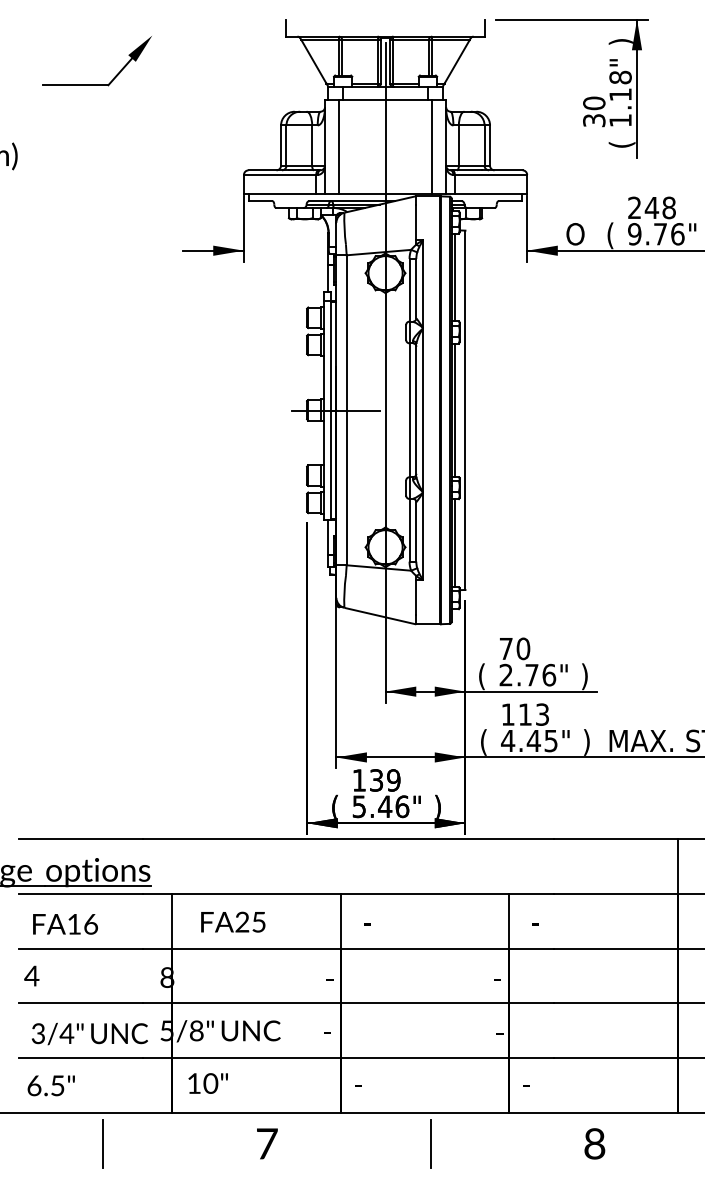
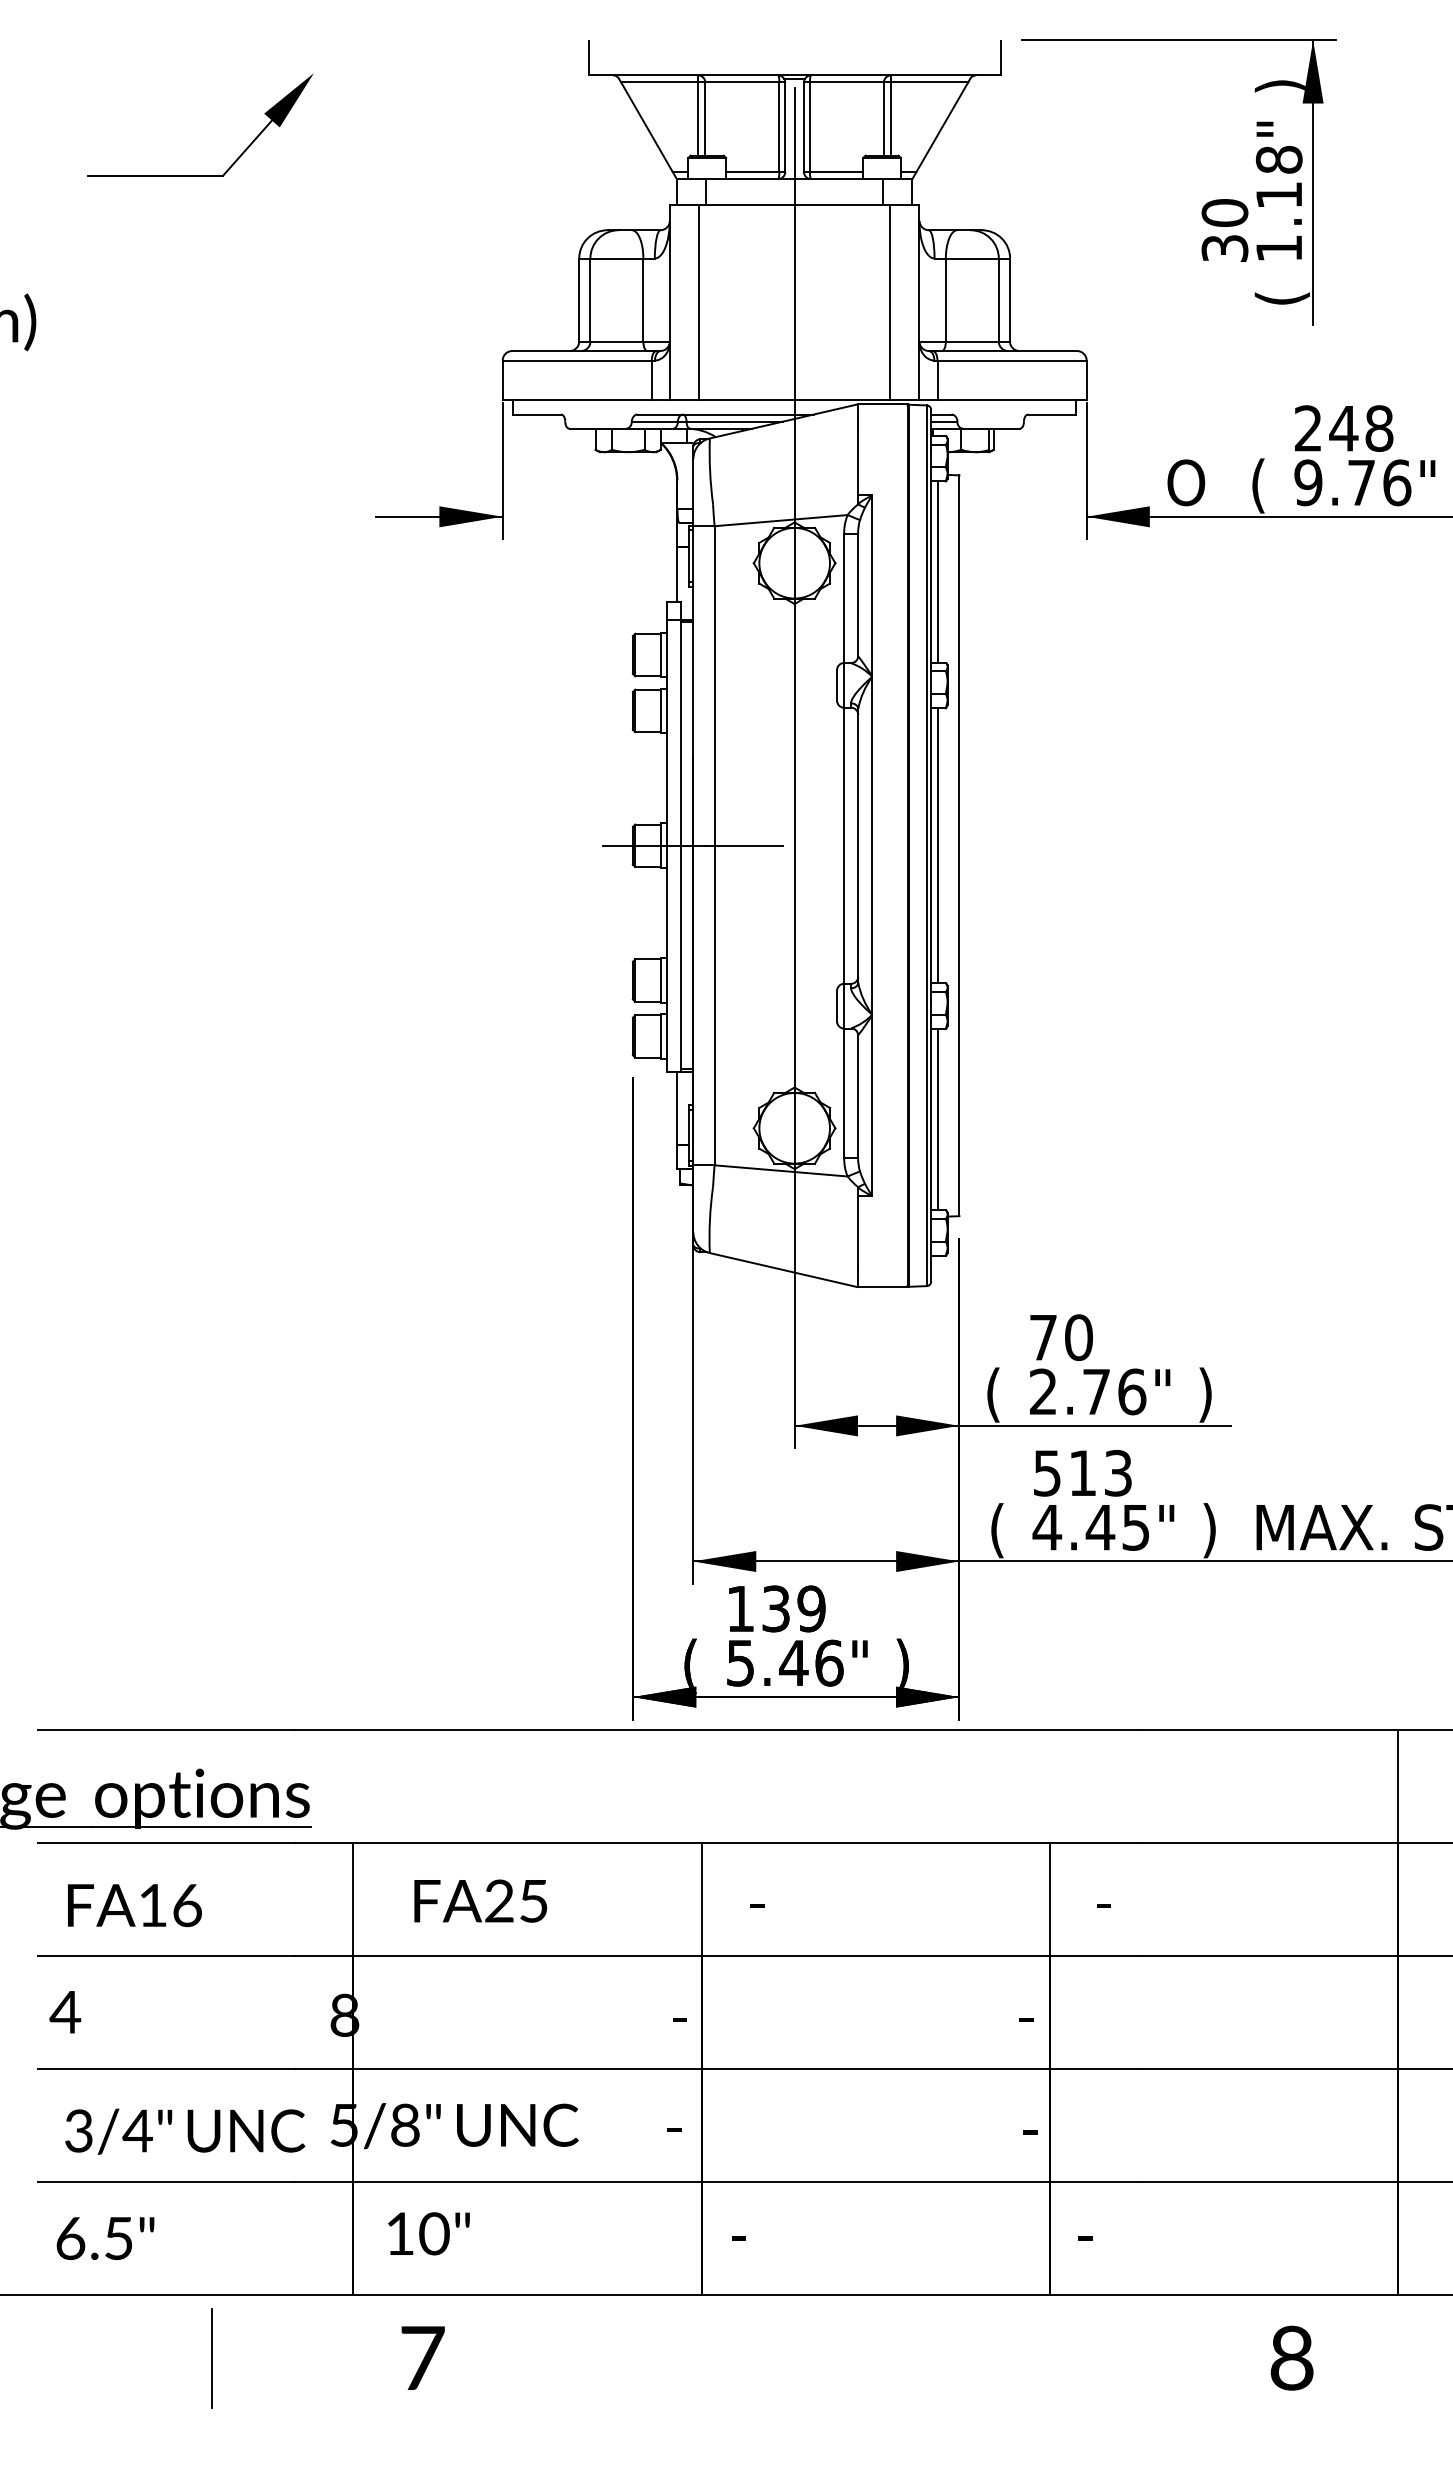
text: (507, 714) -> (1046, 1472), 113 -> 513
text: (267, 1143) -> (423, 2357), moved
line: (430, 1143) -> (887, 2357), removed
text: (594, 1143) -> (1291, 2357), moved

